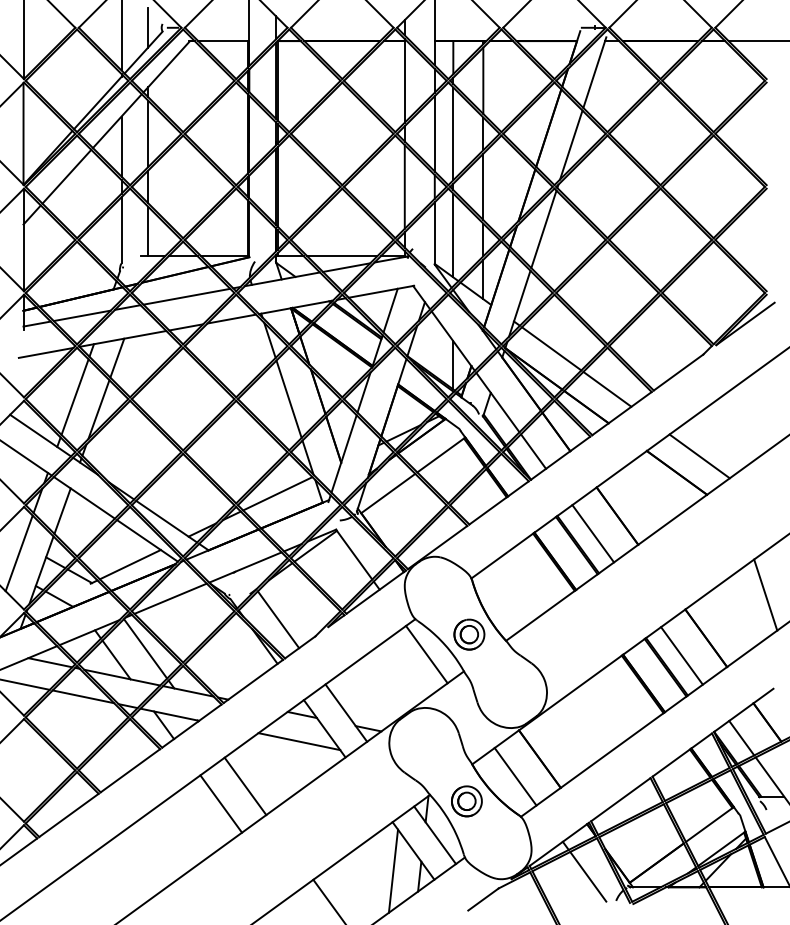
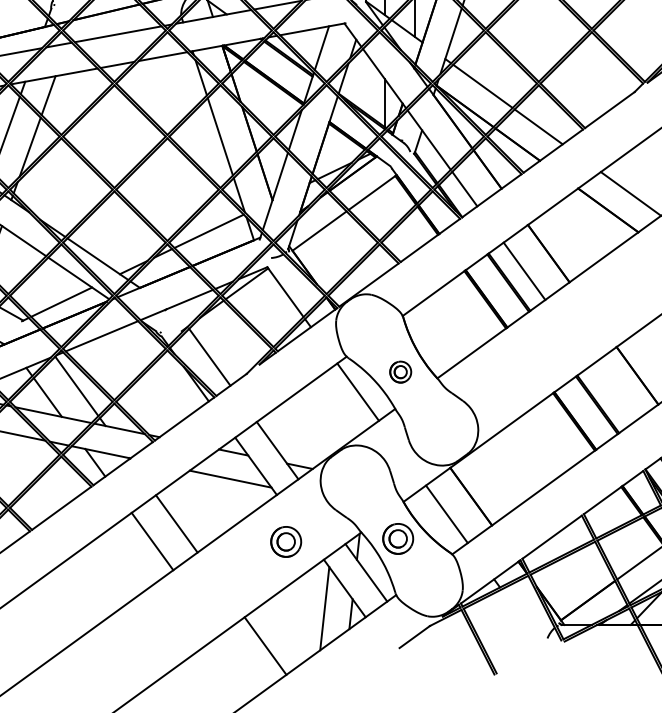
part: (469, 634) -> (400, 372), size x0.7
line: (681, 655) -> (612, 393), removed
part: (354, 804) -> (285, 542), added
line: (588, 876) -> (519, 614), removed

